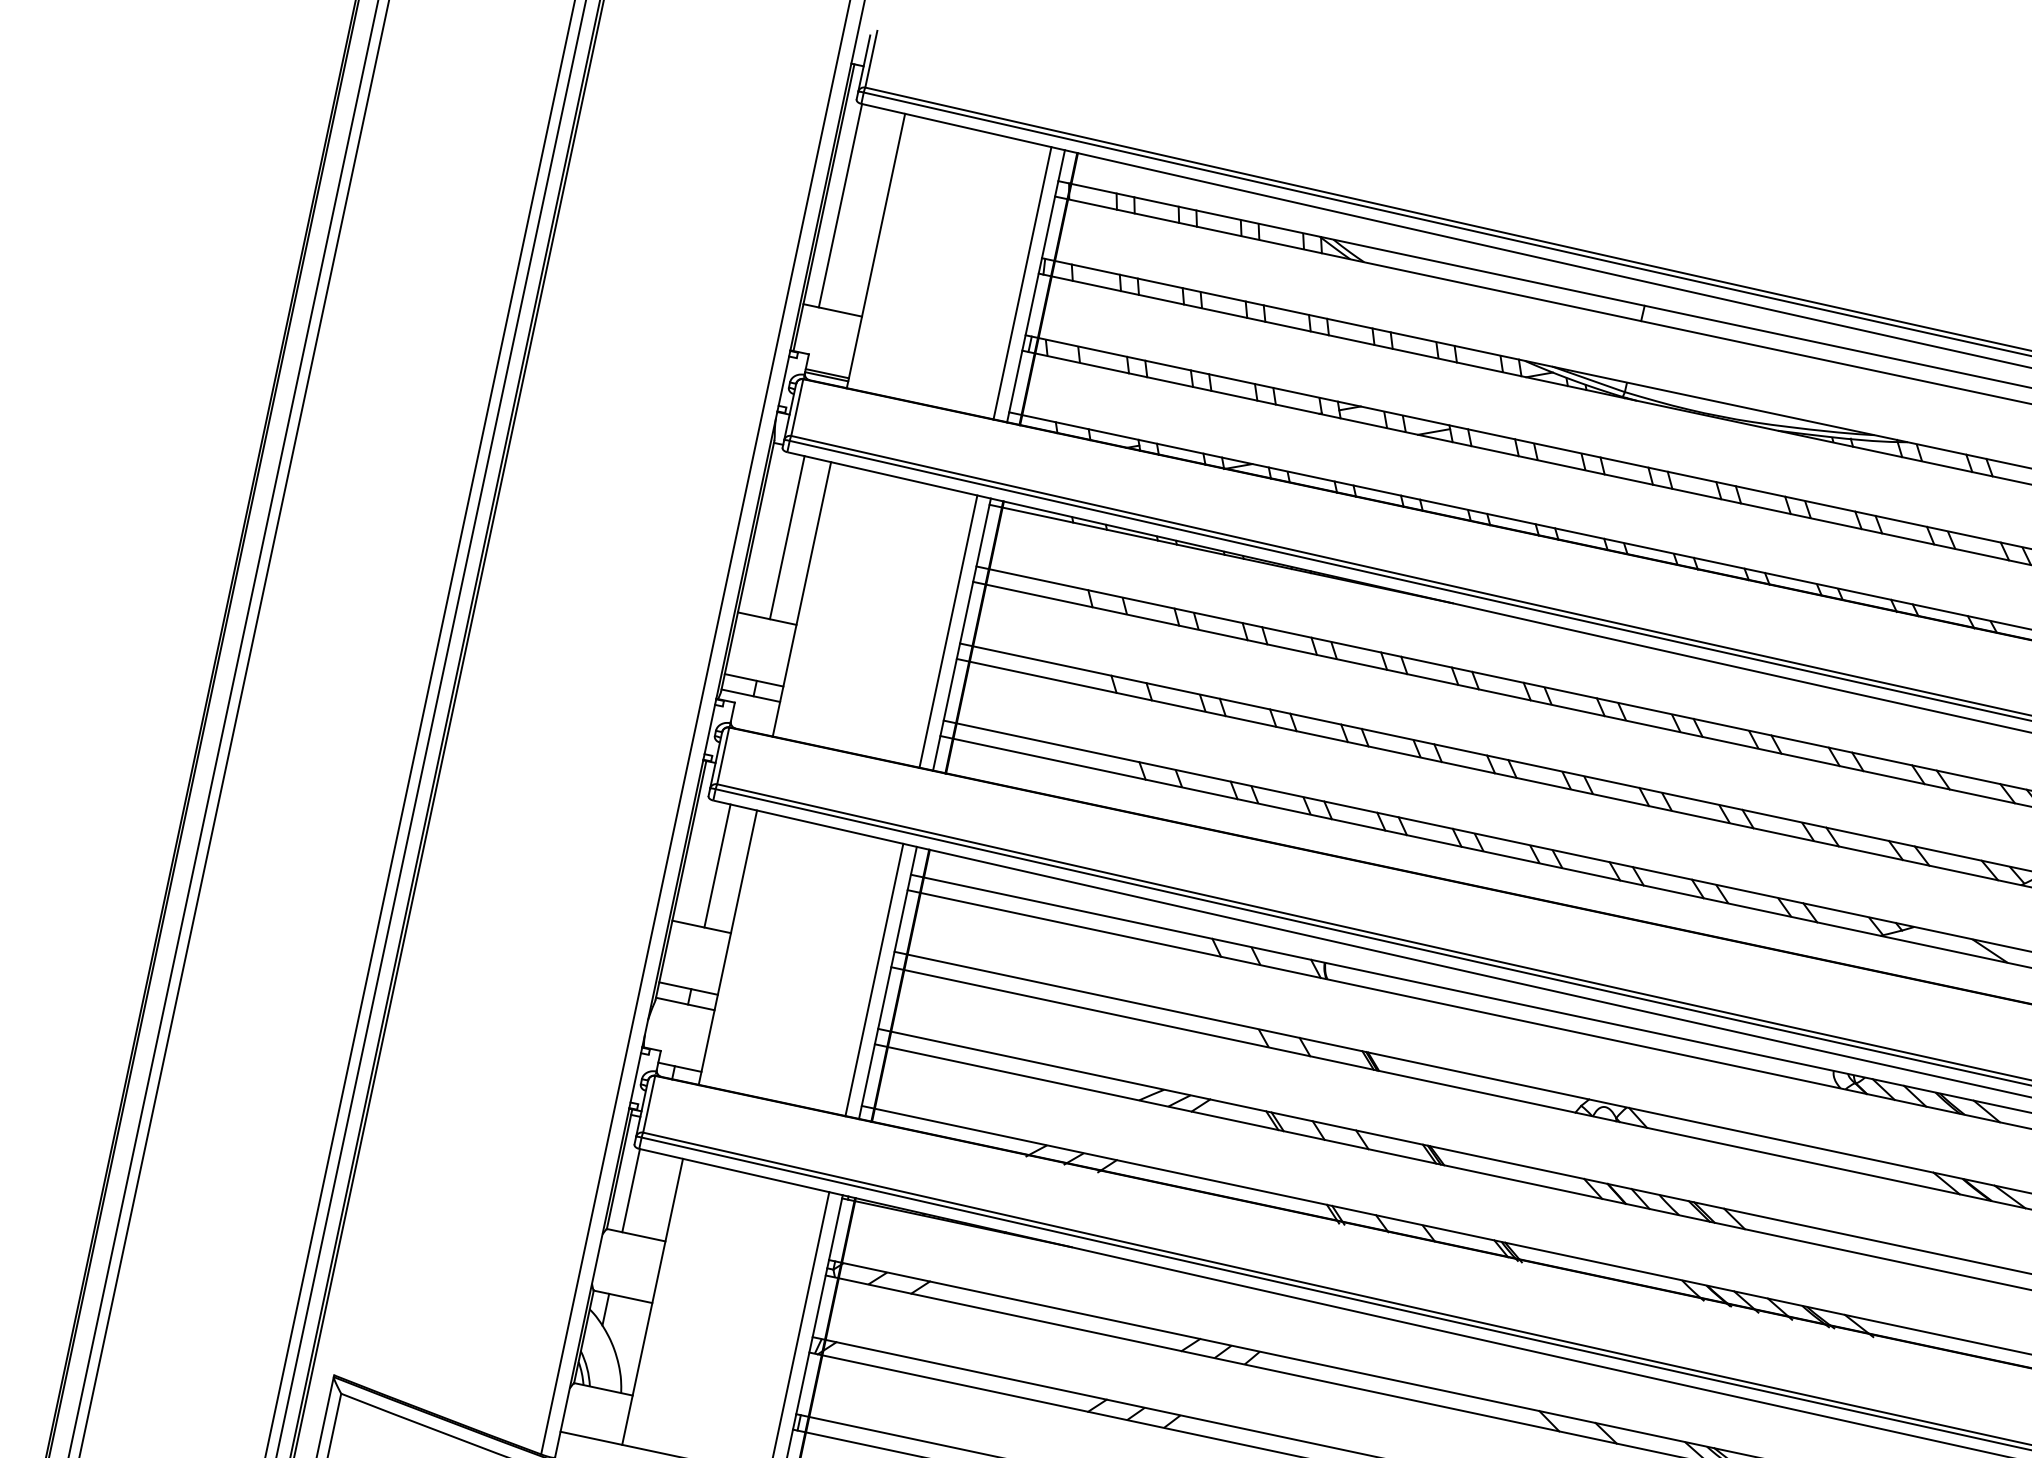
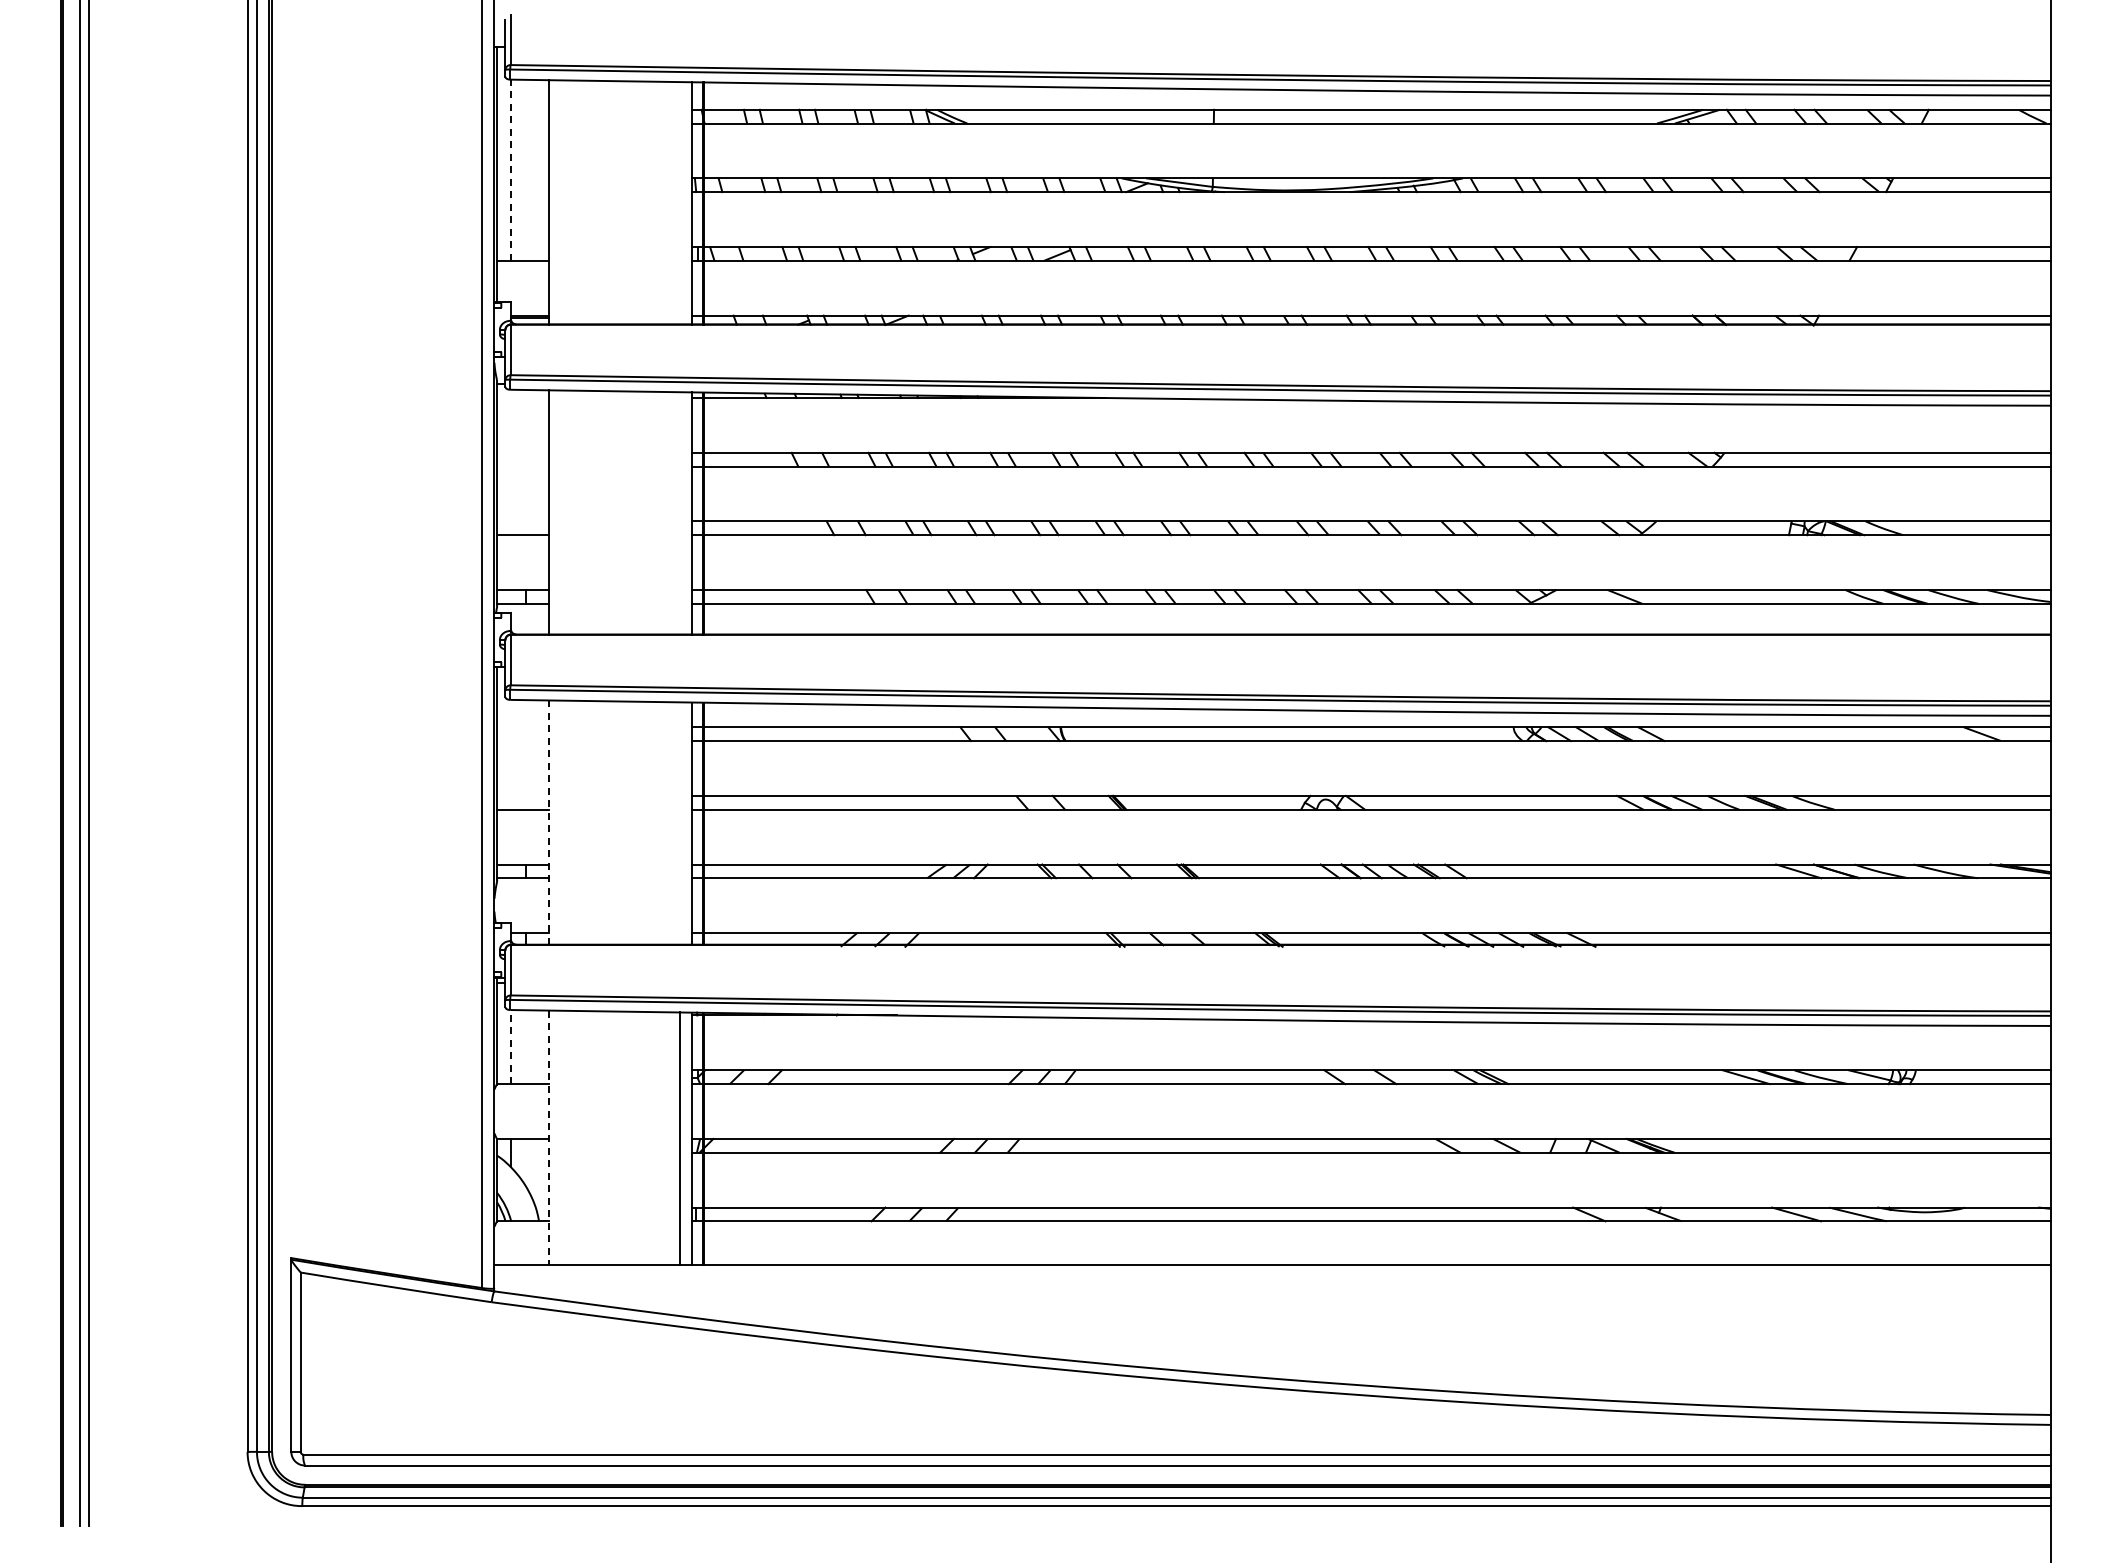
line: (839, 205) -> (510, 170), solid -> dashed
line: (1021, 283) -> (679, 203), removed
line: (787, 537) -> (525, 462), removed
line: (947, 631) -> (679, 513), removed
line: (717, 865) -> (525, 754), removed
line: (727, 948) -> (549, 823), solid -> dashed
line: (873, 979) -> (679, 823), removed
line: (630, 1189) -> (510, 1046), solid -> dashed
line: (652, 1302) -> (549, 1138), solid -> dashed

